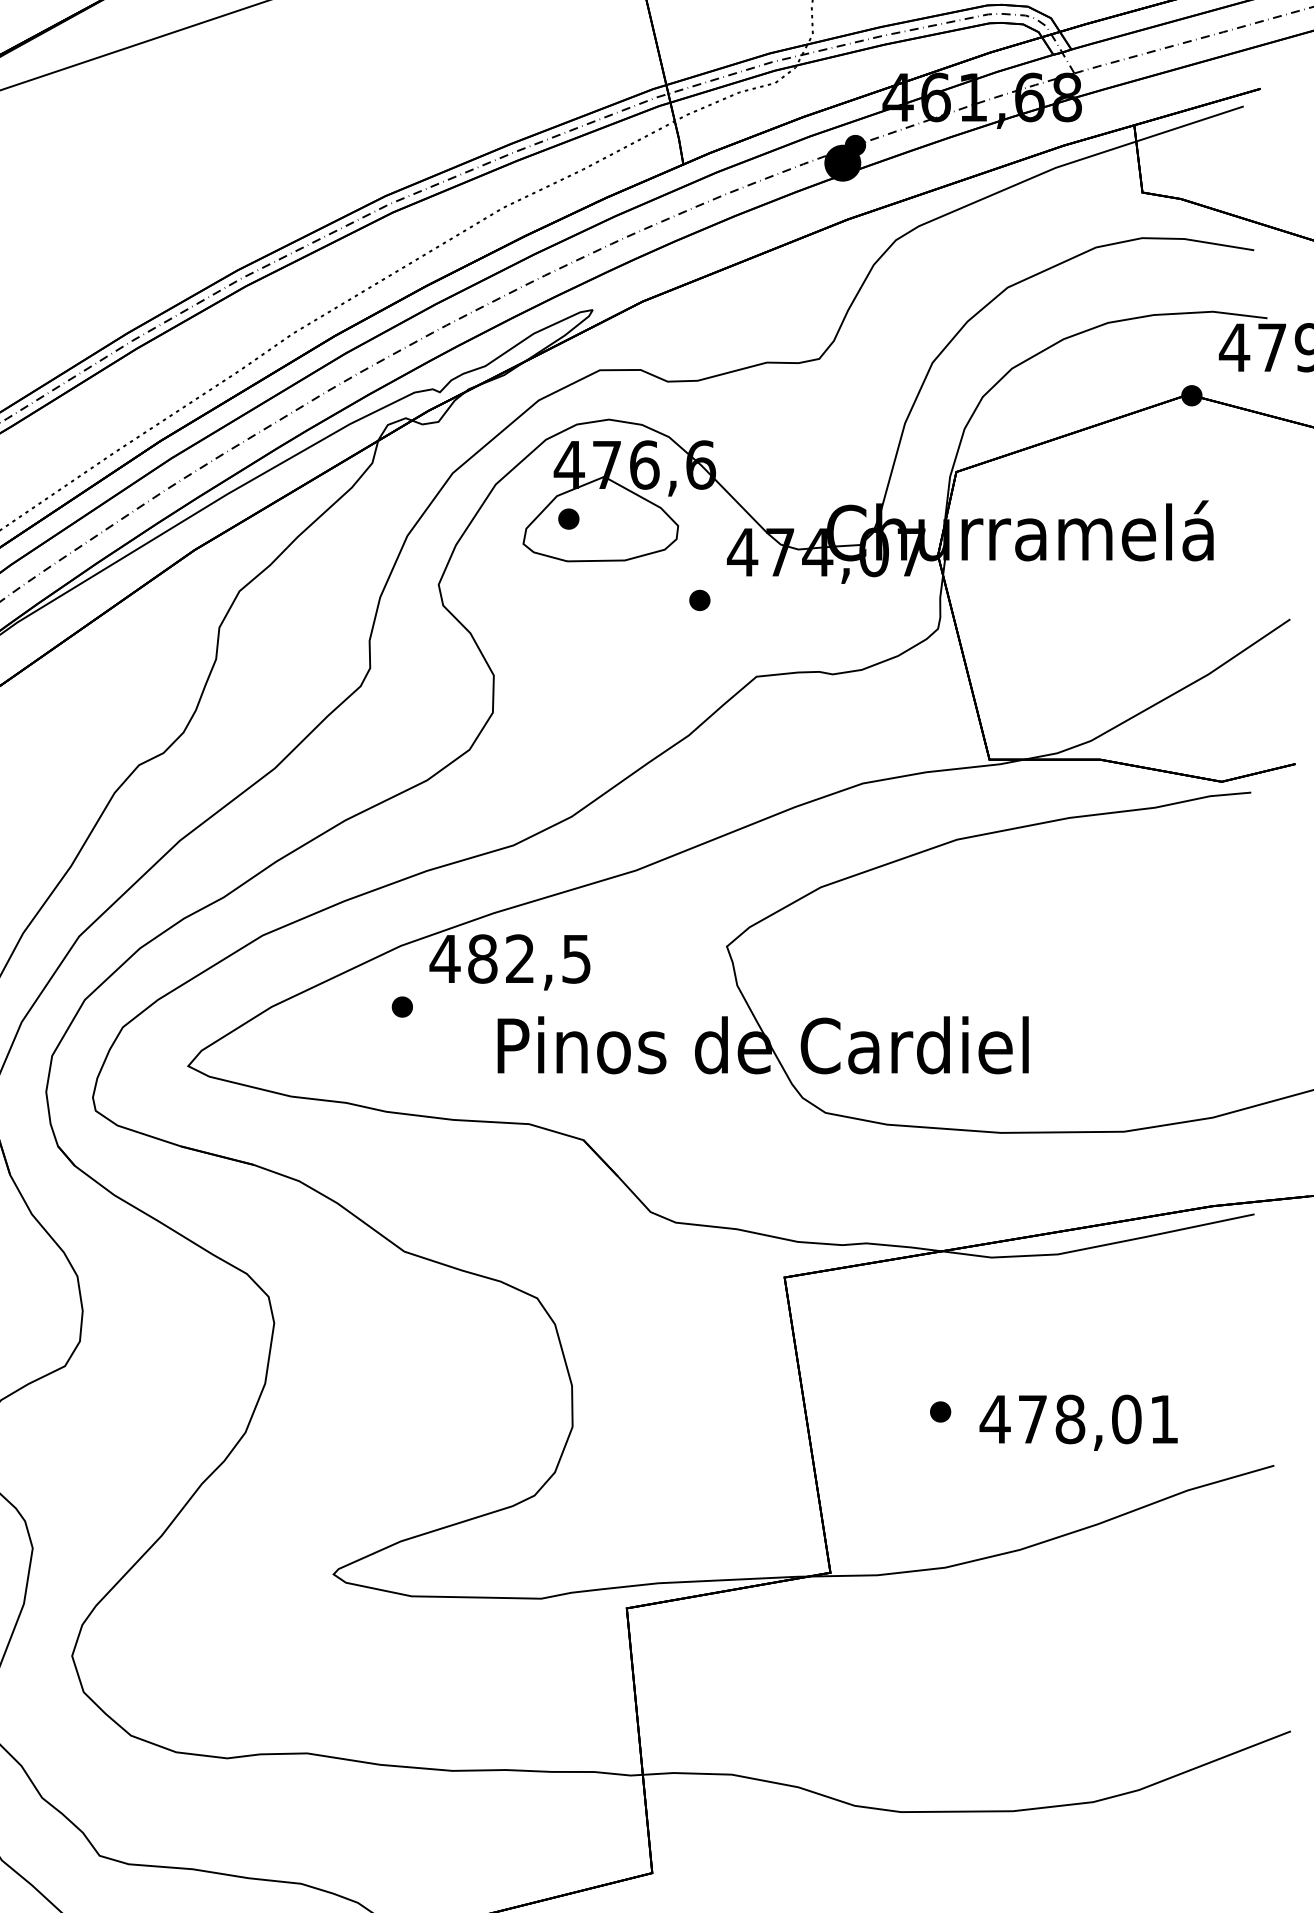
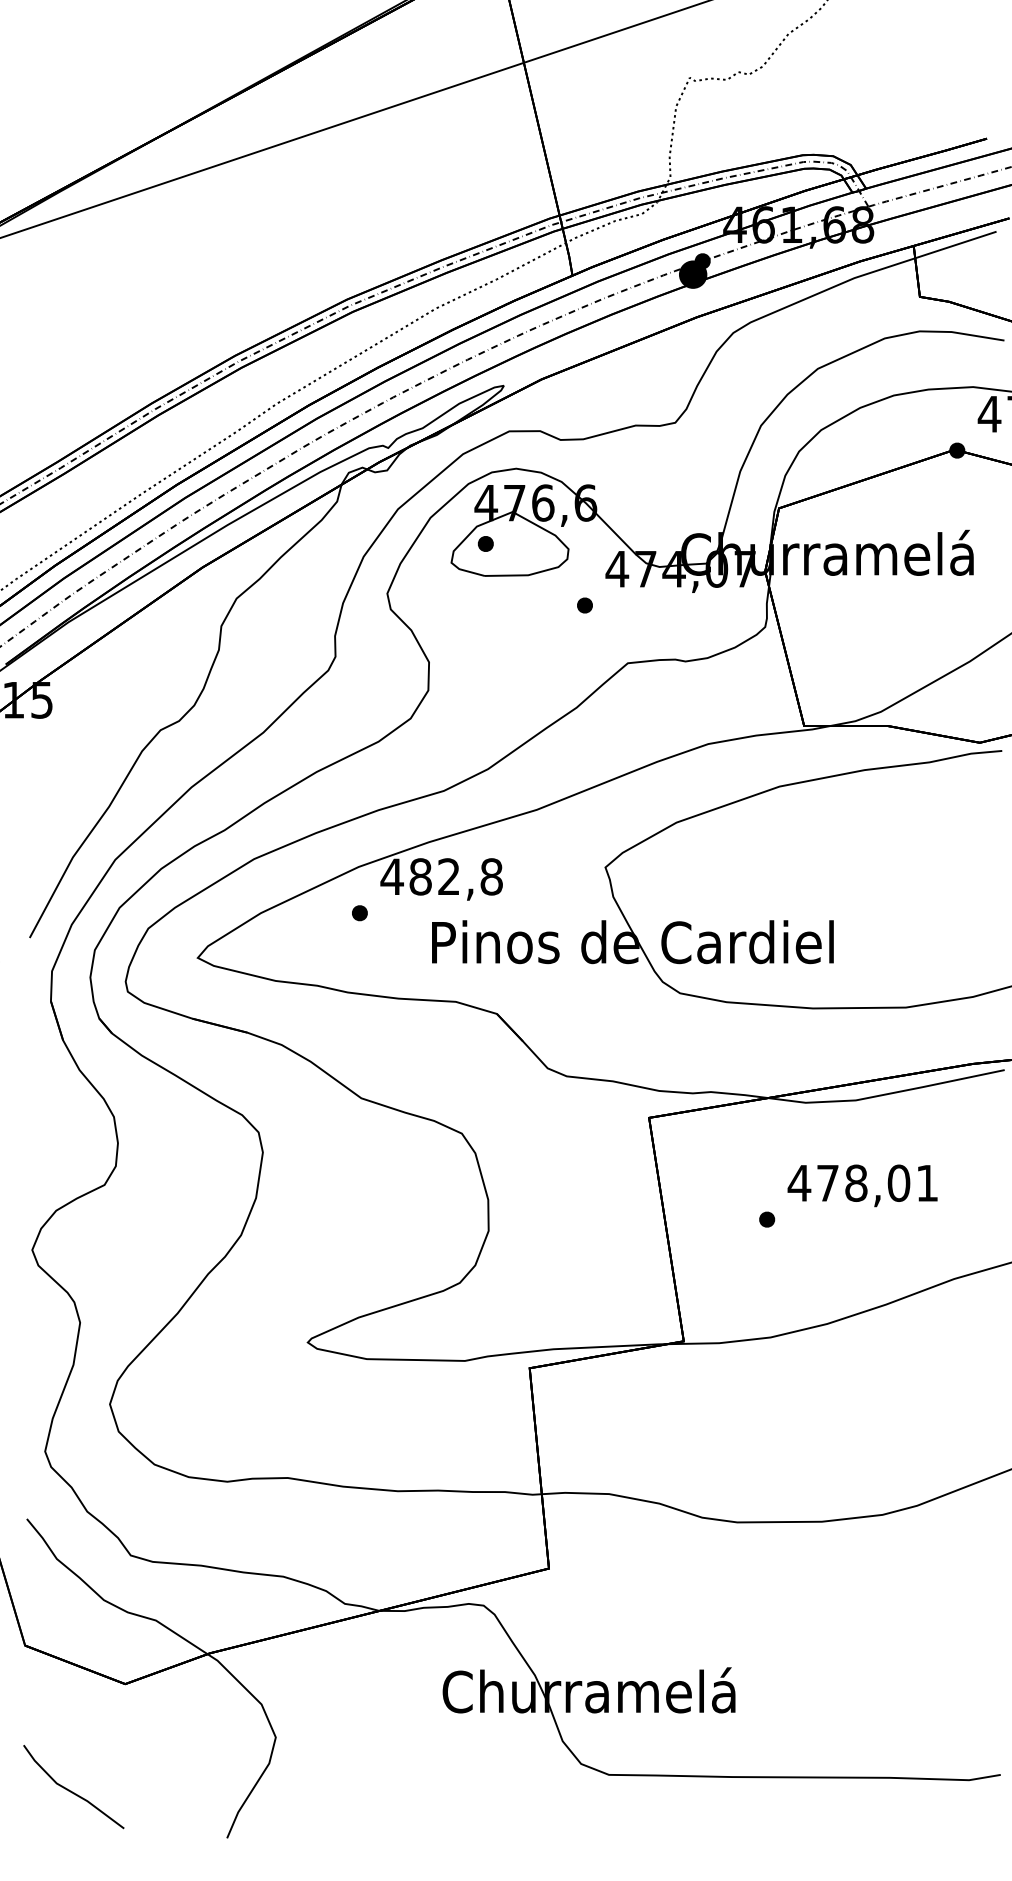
text: (576, 958) -> (491, 876), 482,5 -> 482,8
text: (1078, 1422) -> (862, 1185), moved

